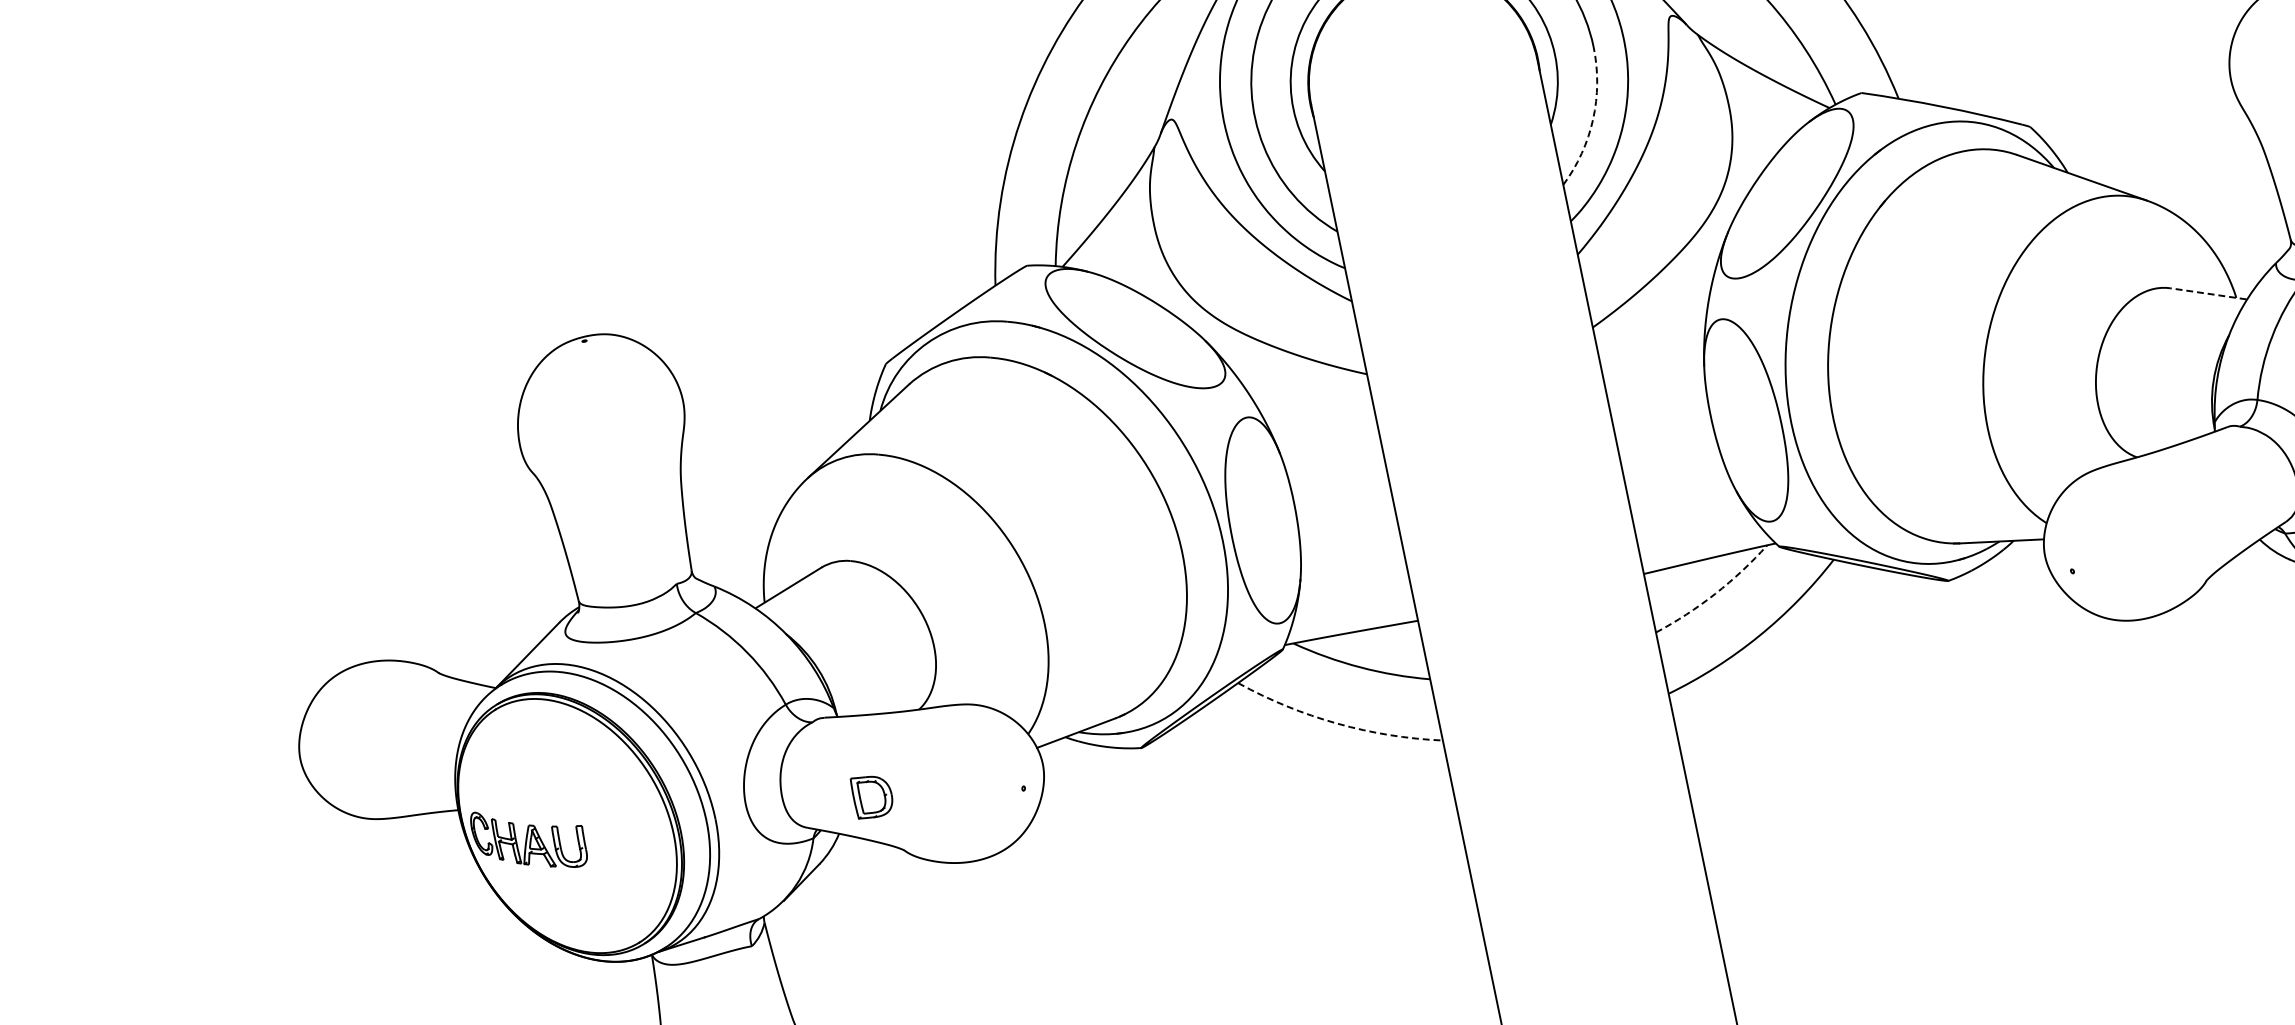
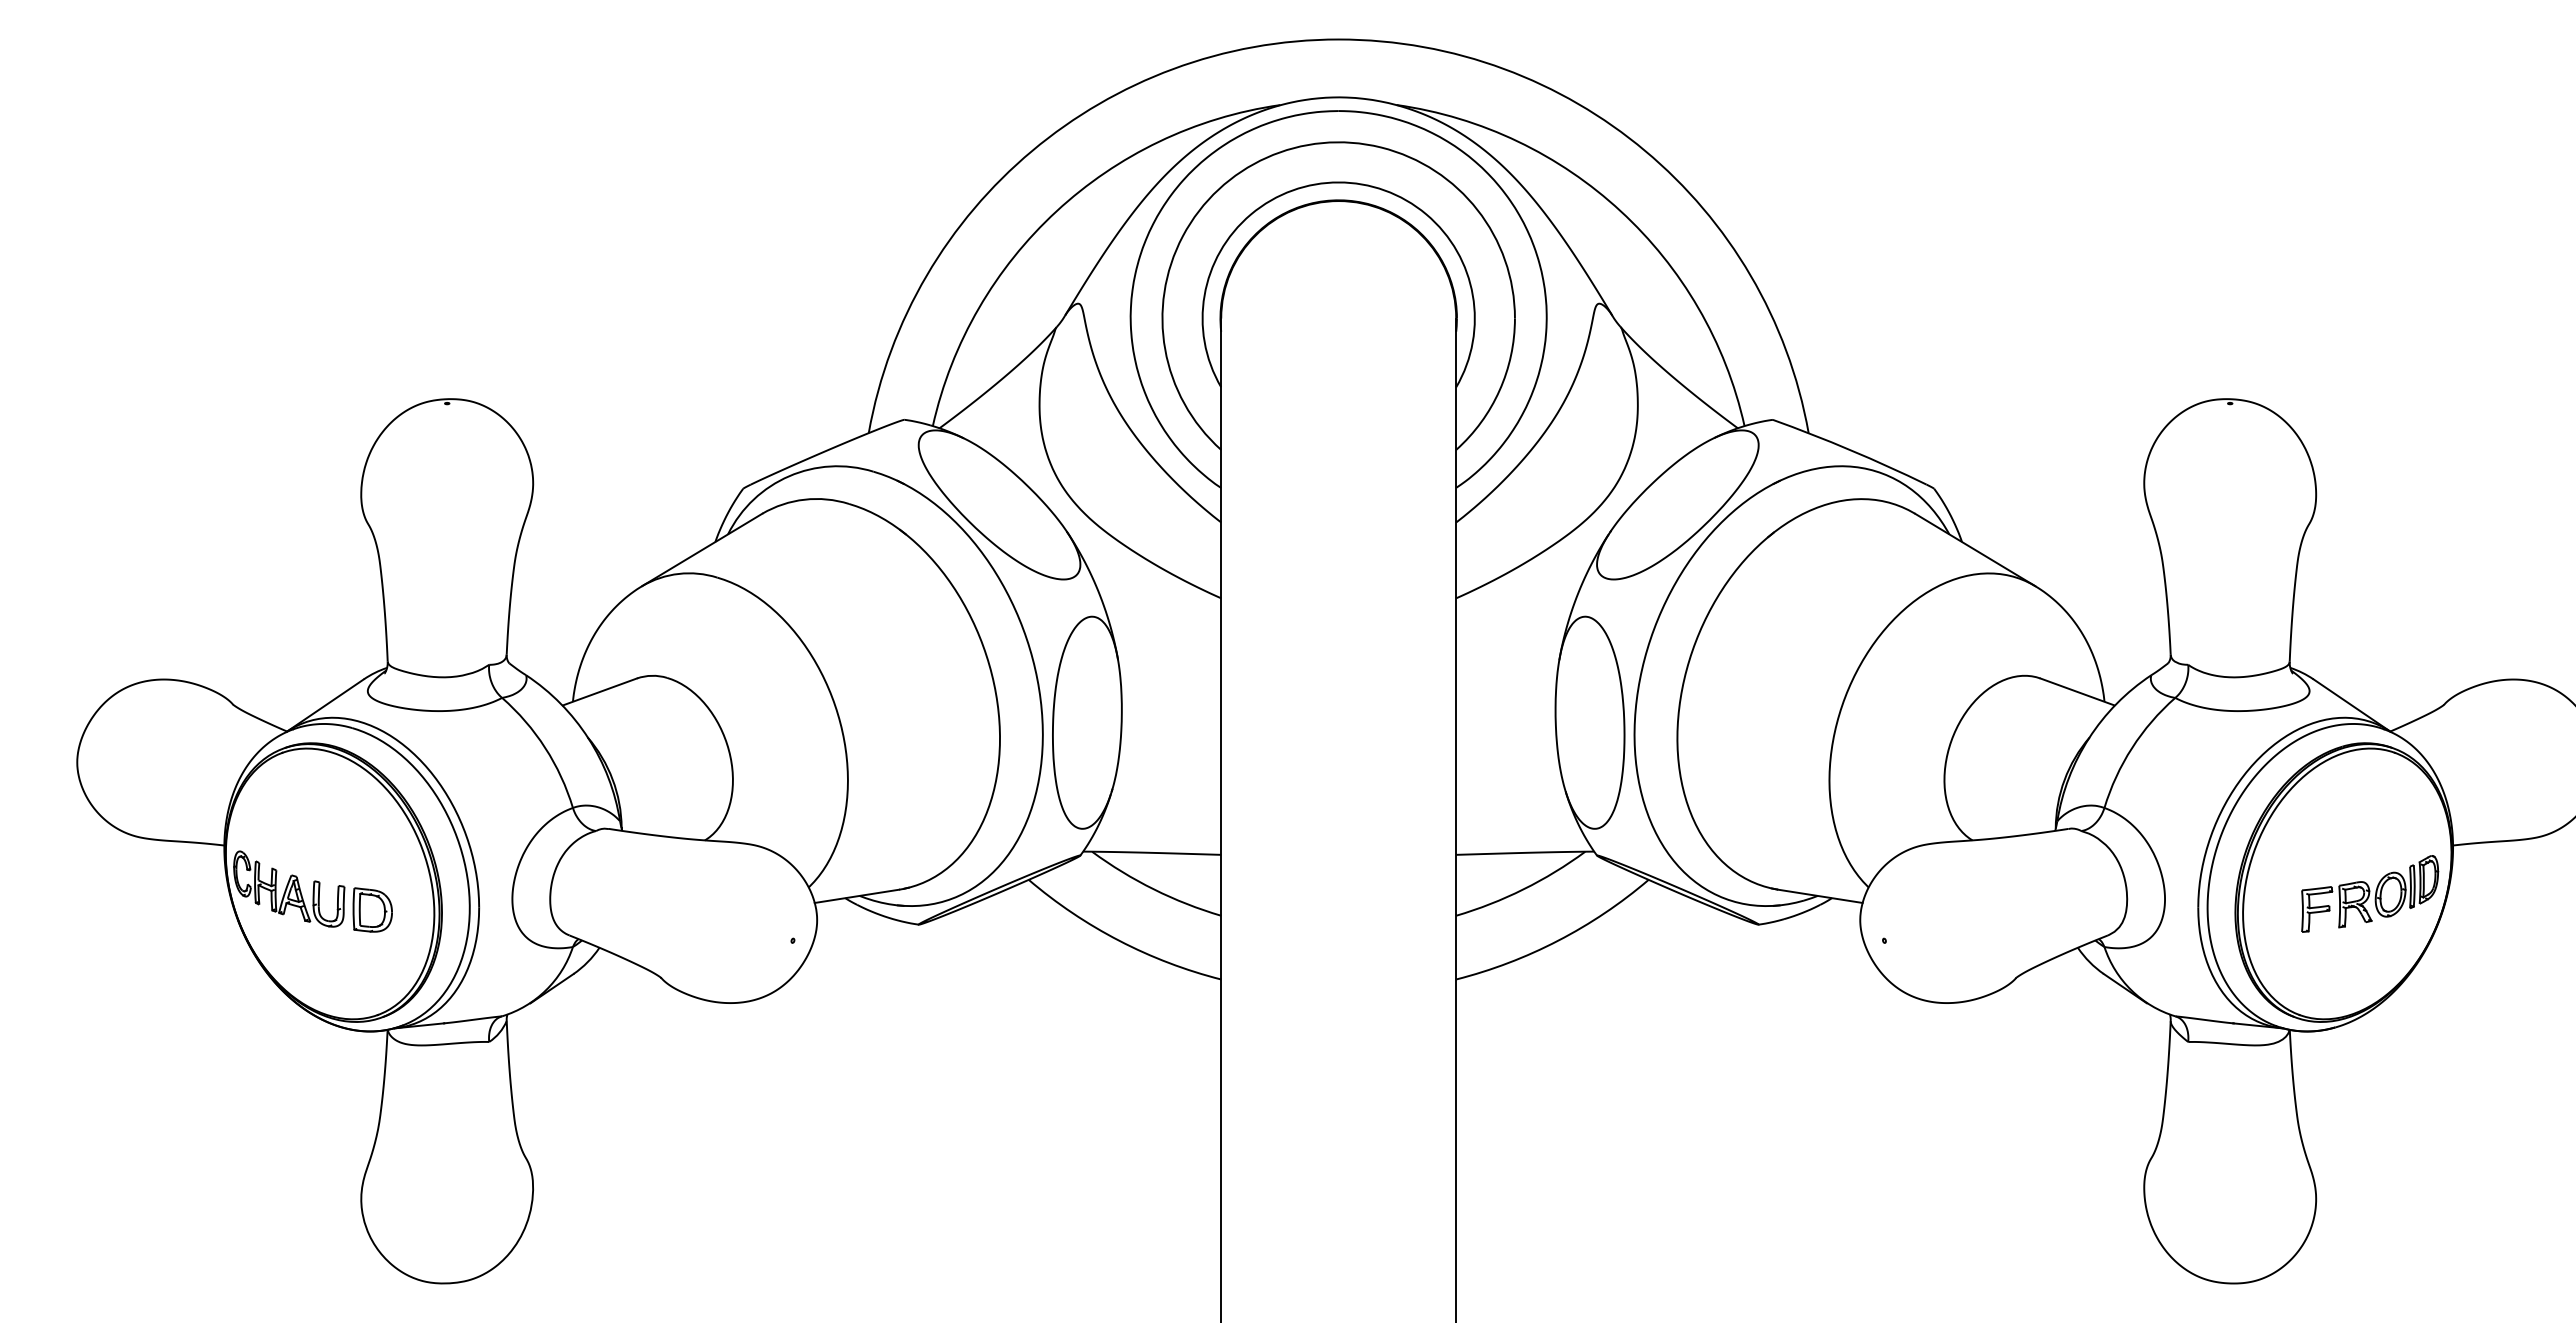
arc: (1593, 119) -> (1499, 390), dashed -> solid
line: (2207, 293) -> (2076, 691), dashed -> solid
arc: (1715, 593) -> (1523, 889), dashed -> solid
arc: (1337, 723) -> (1119, 940), dashed -> solid
part: (872, 795) -> (372, 909), moved

